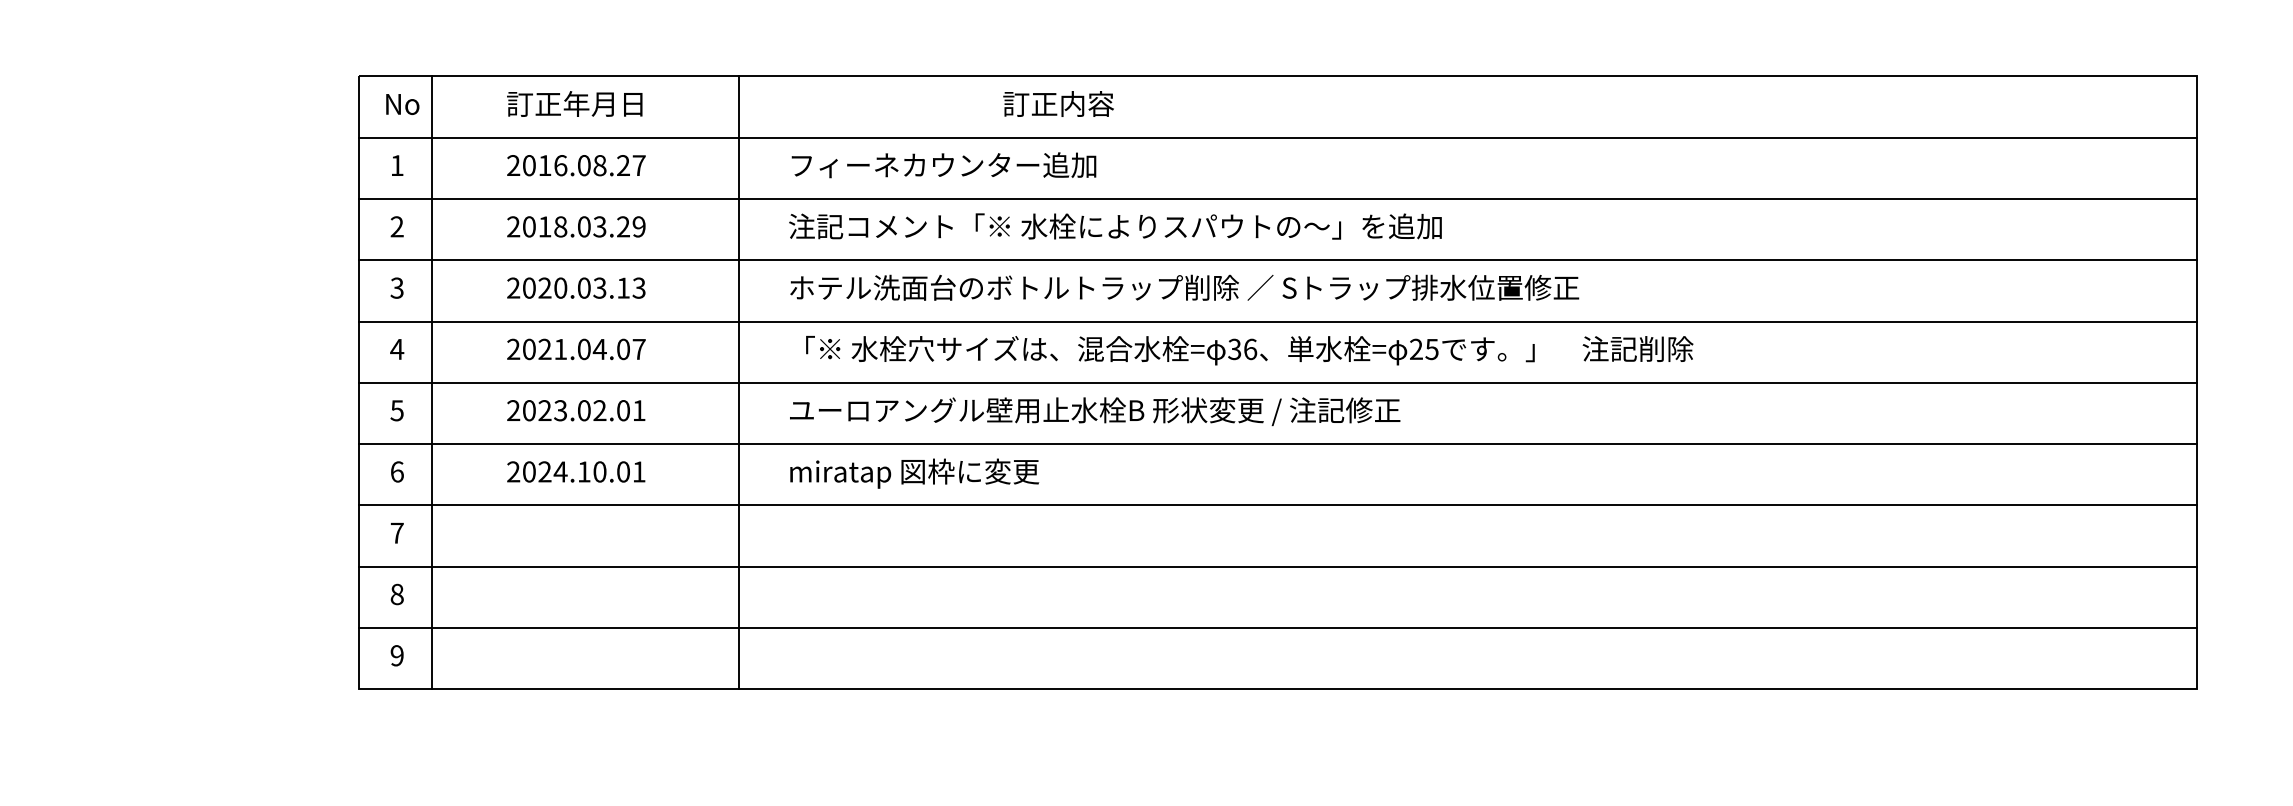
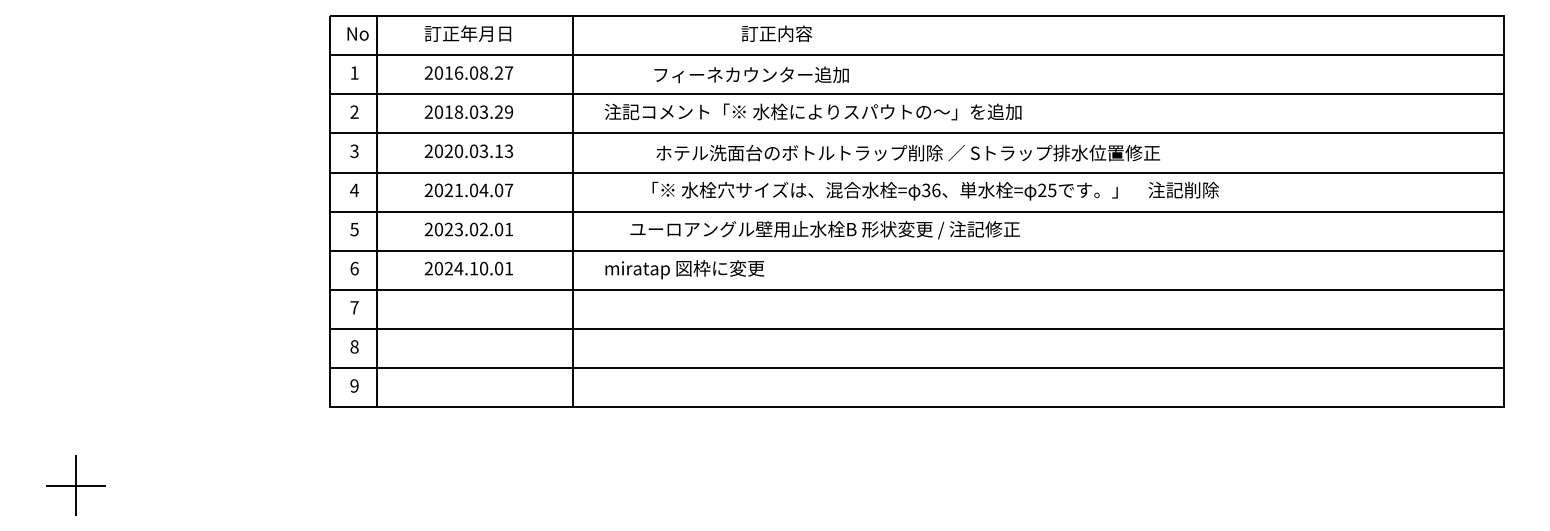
text: (943, 164) -> (751, 74), moved
text: (1184, 286) -> (908, 152), moved
text: (1249, 349) -> (935, 190), moved
text: (1094, 412) -> (824, 230), moved

